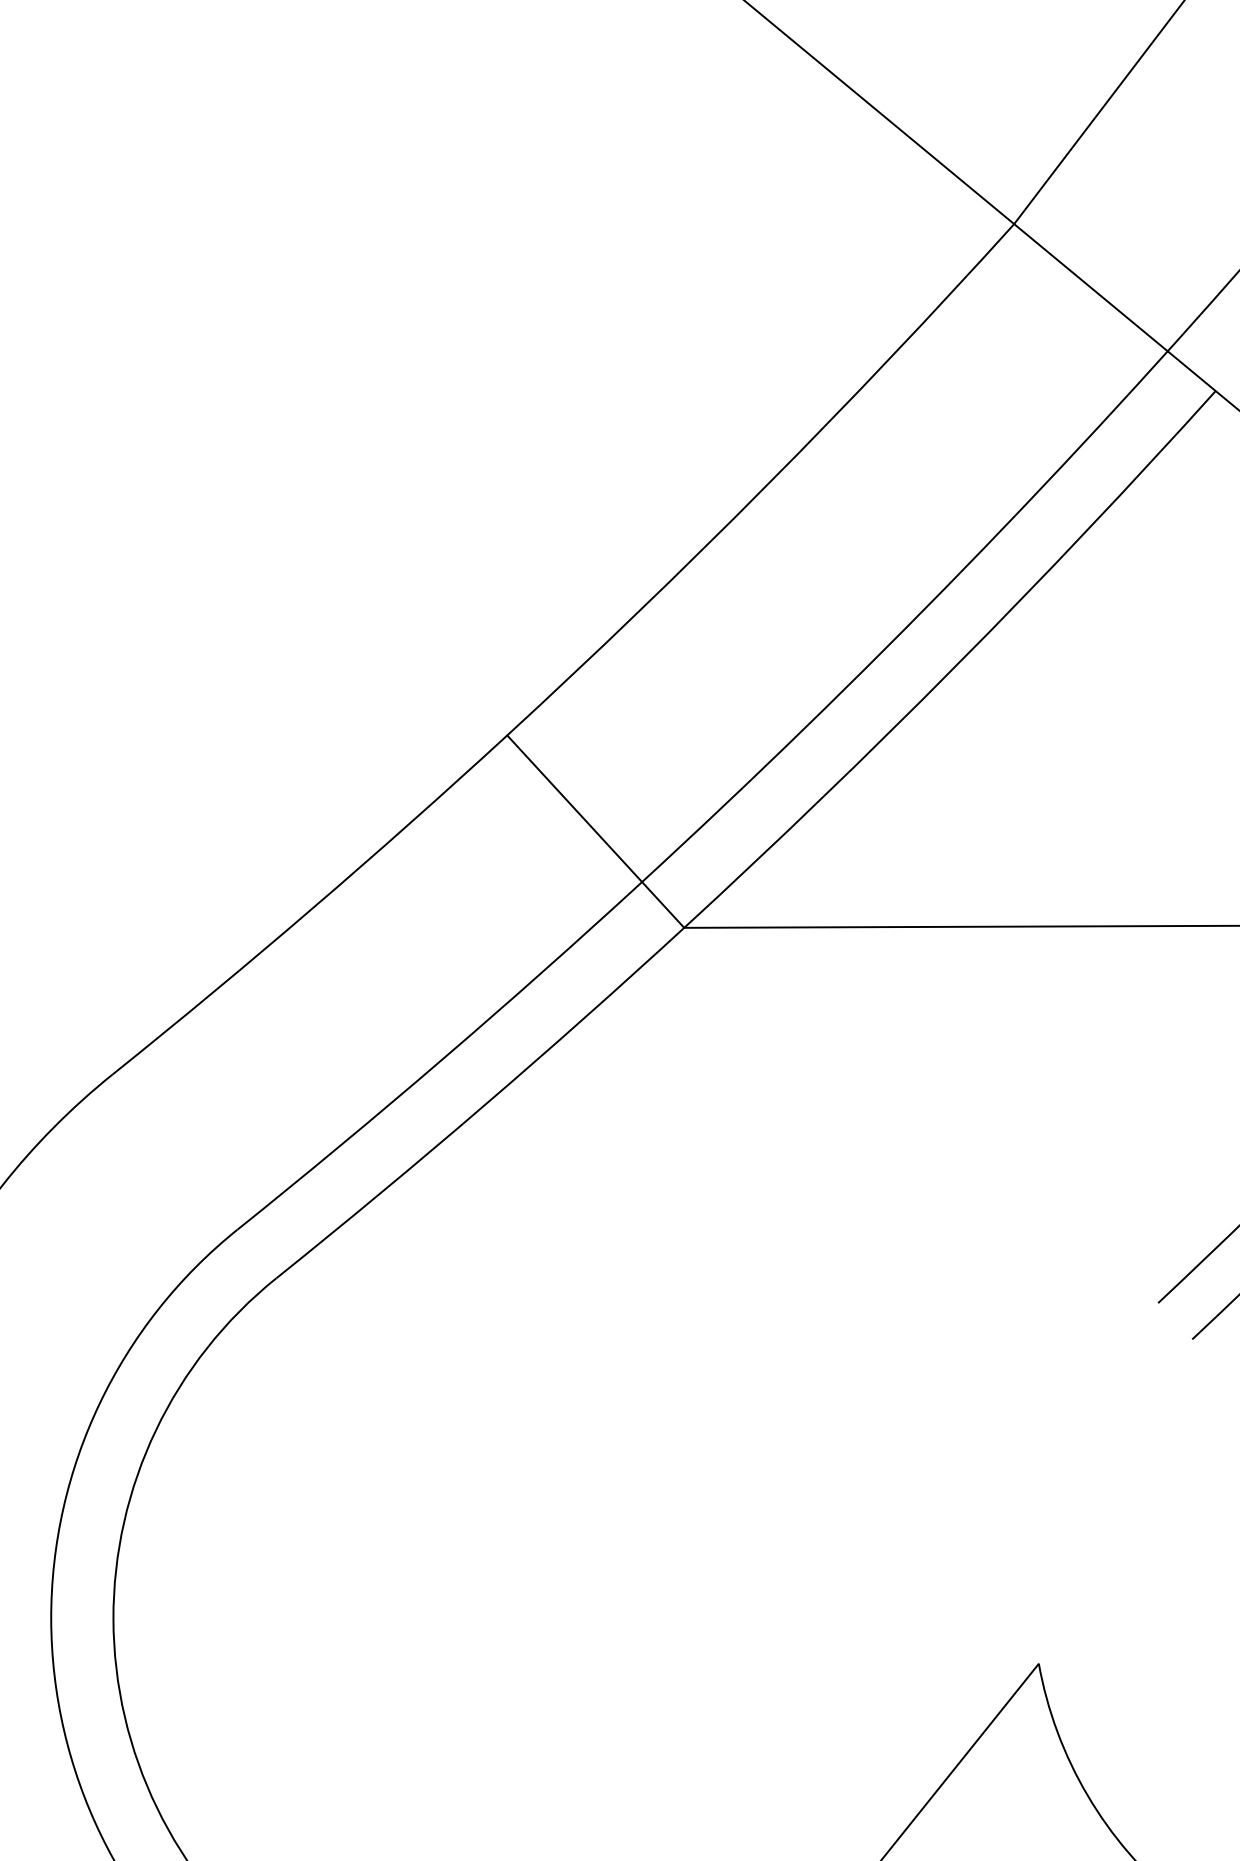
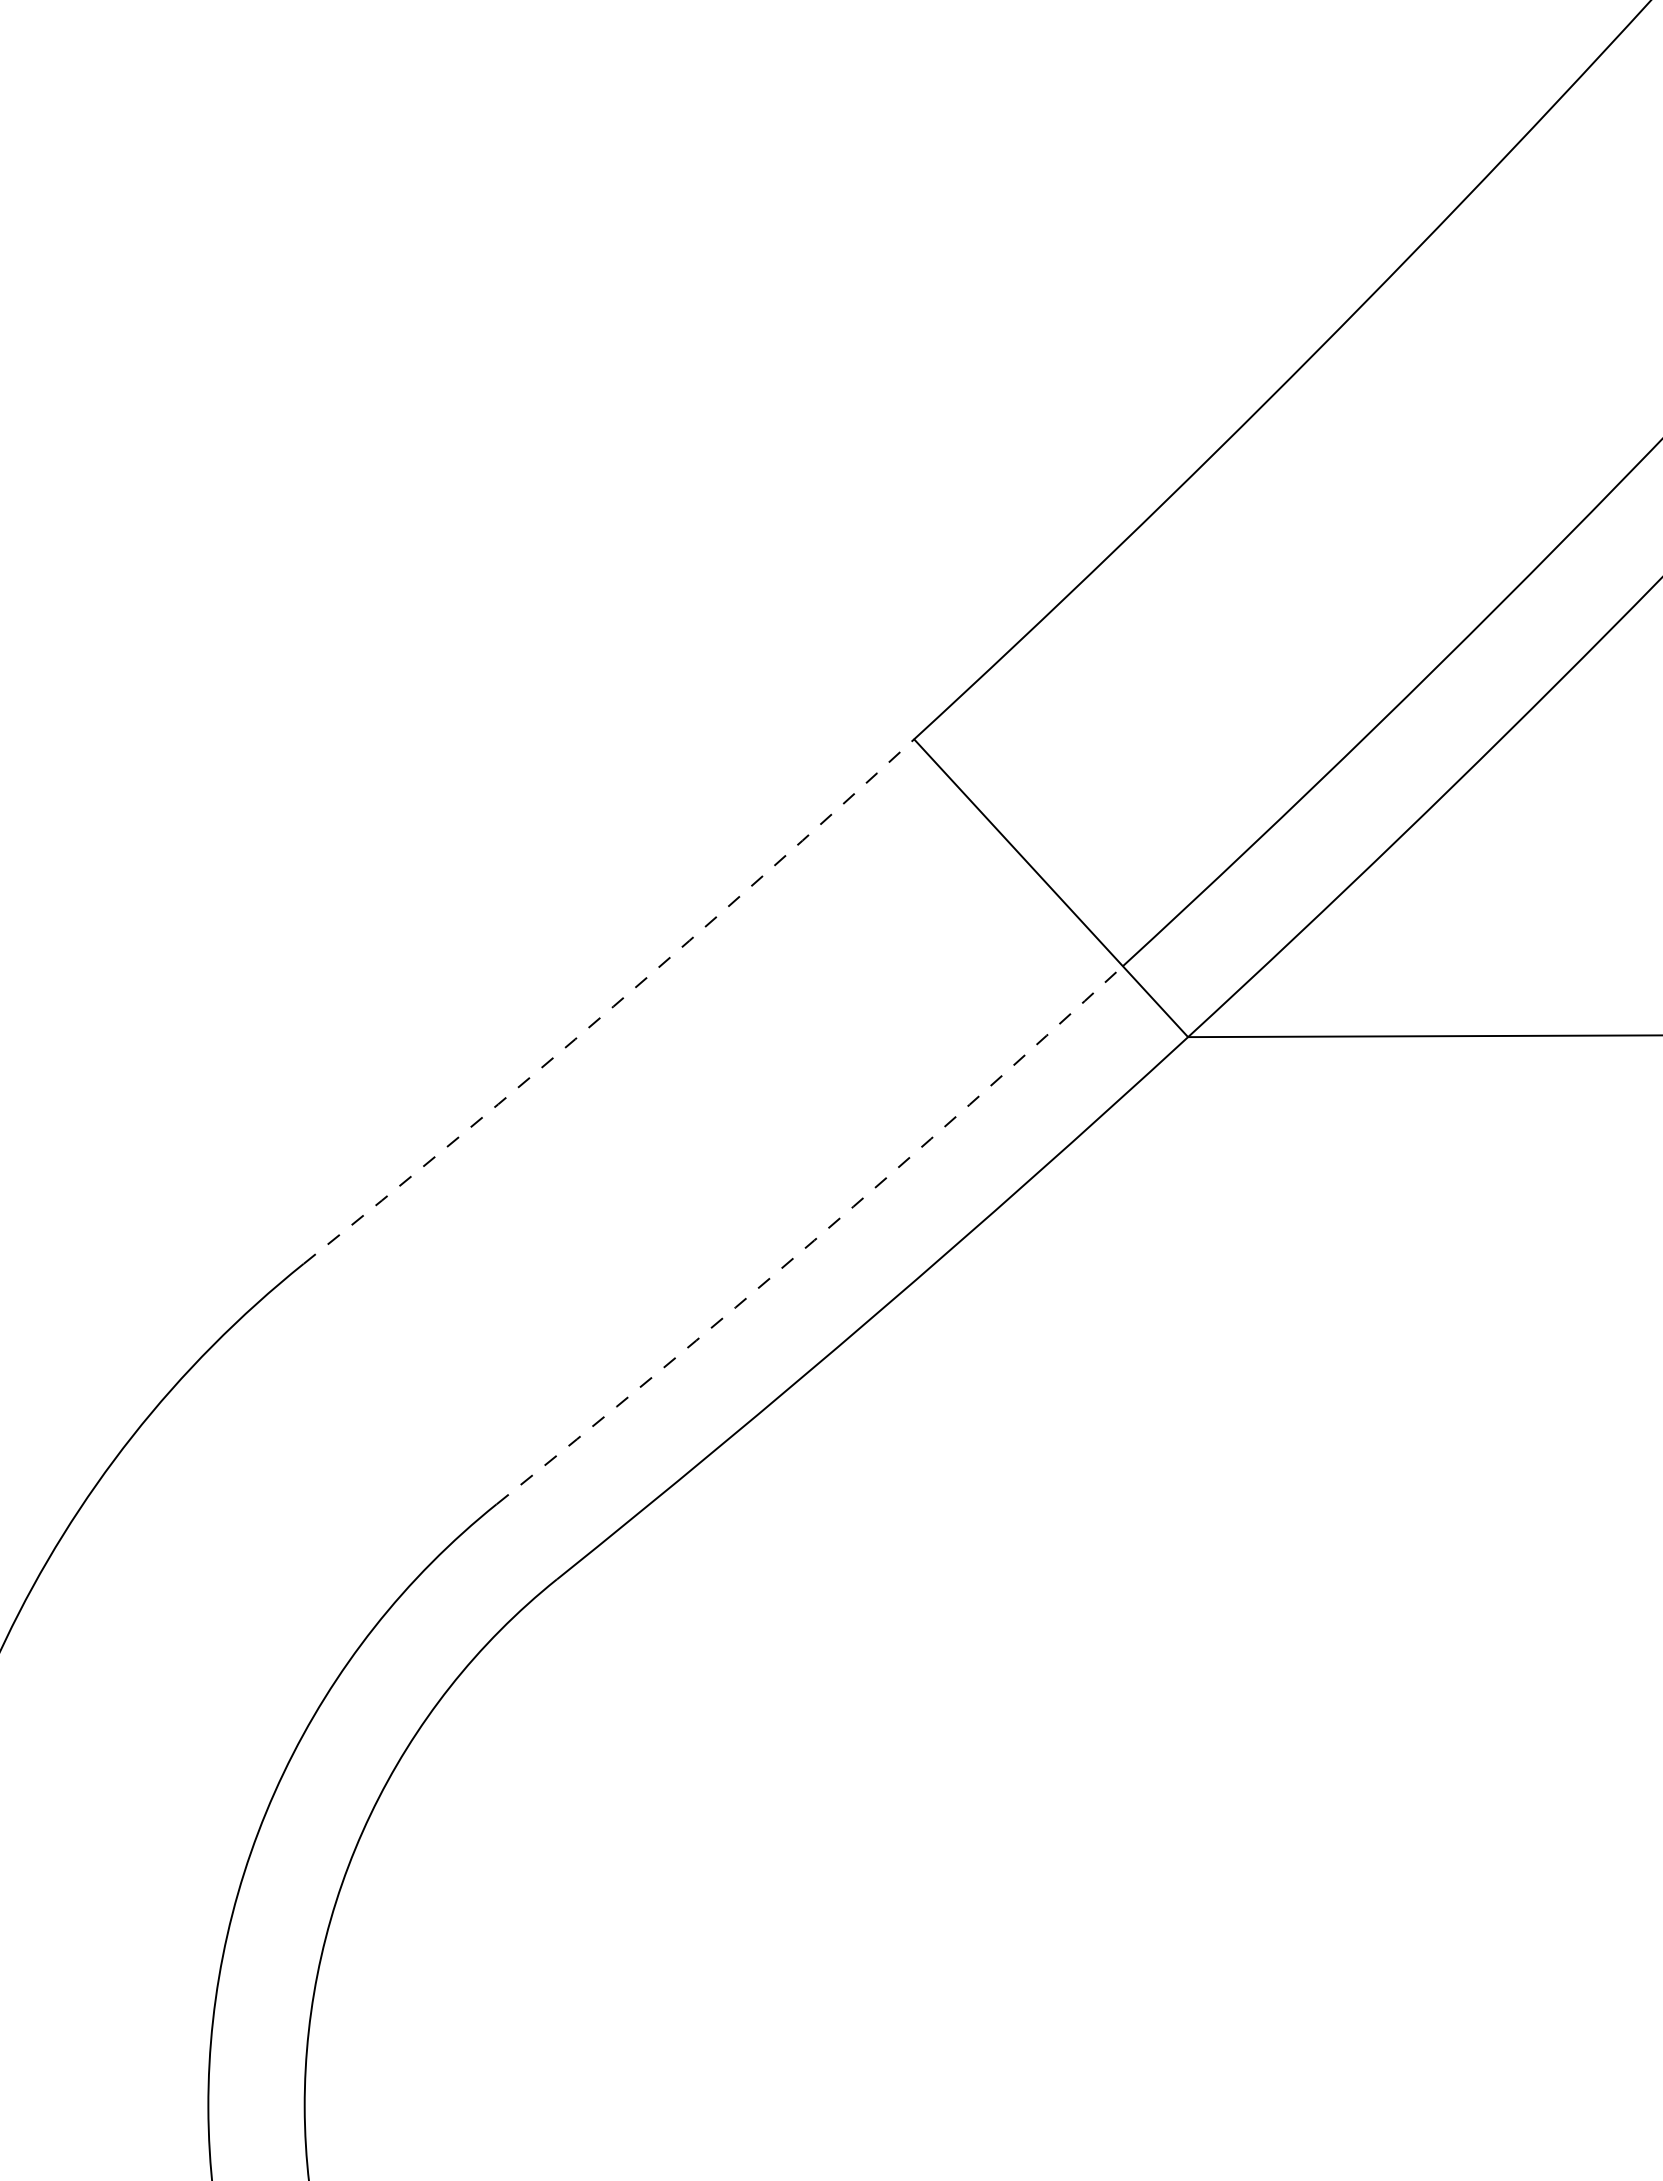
arc: (312, 908) -> (612, 1007), solid -> dashed
arc: (442, 1059) -> (813, 1240), solid -> dashed

